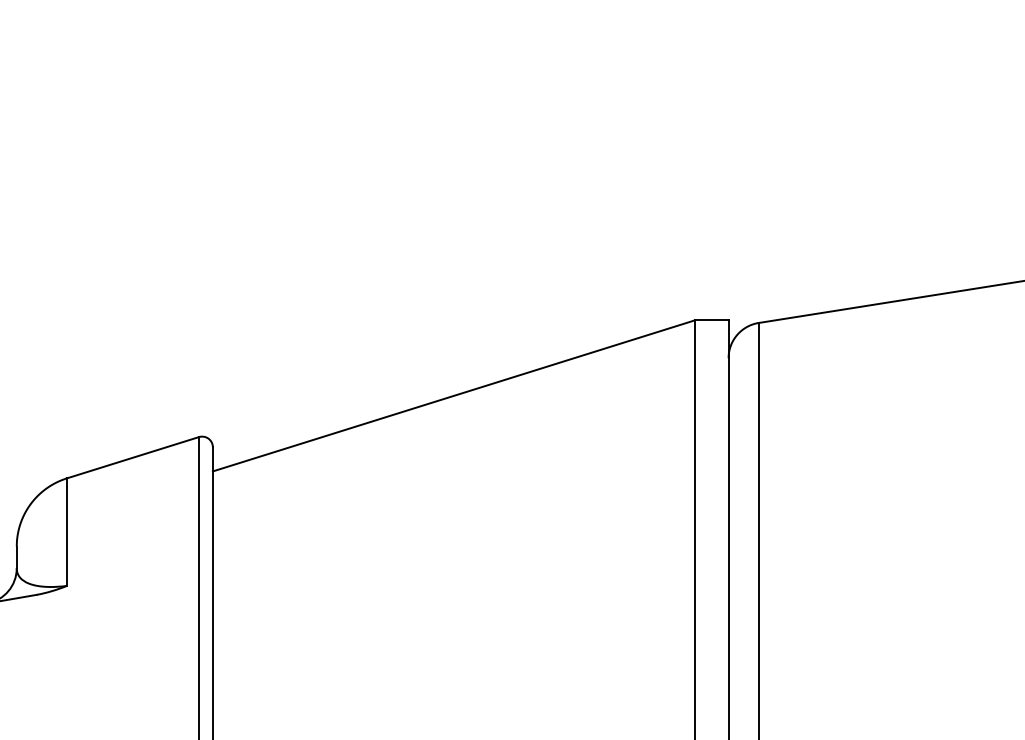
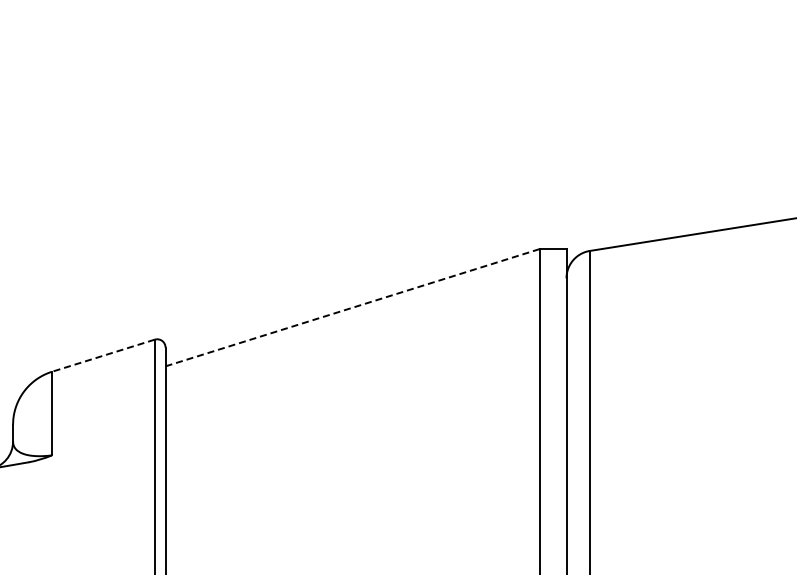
line: (454, 395) -> (353, 307), solid -> dashed
line: (133, 457) -> (103, 355), solid -> dashed

